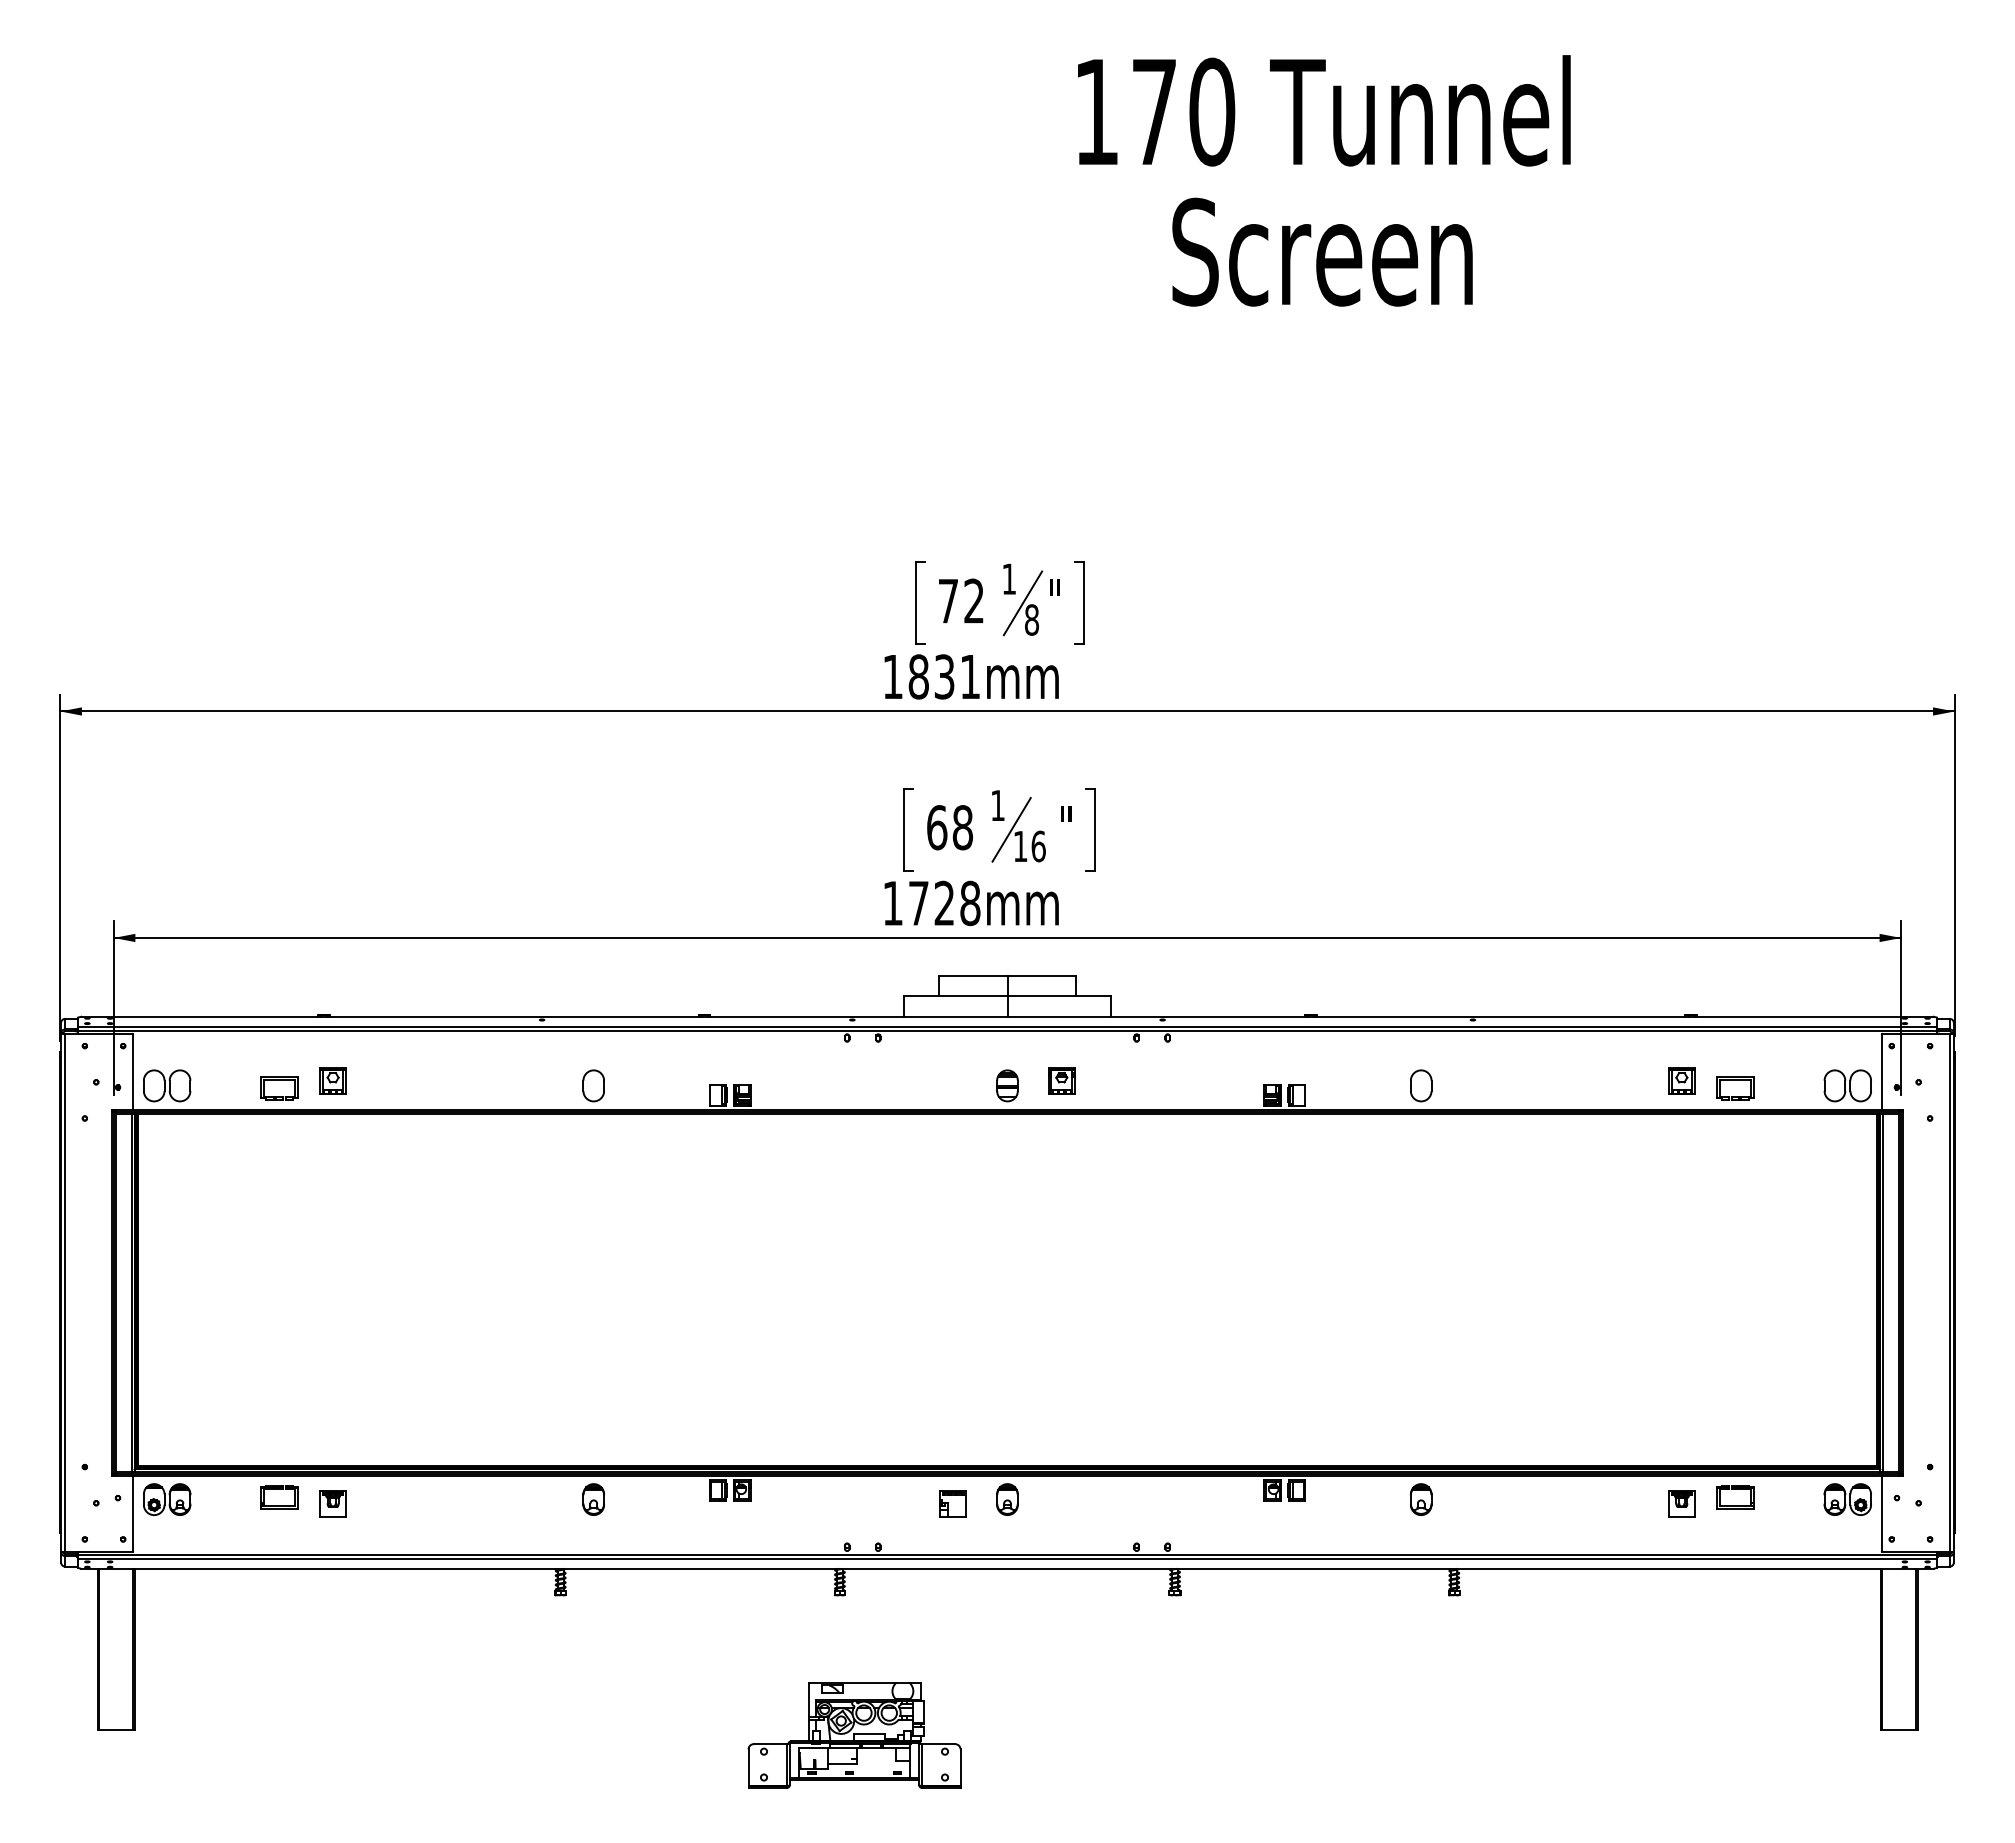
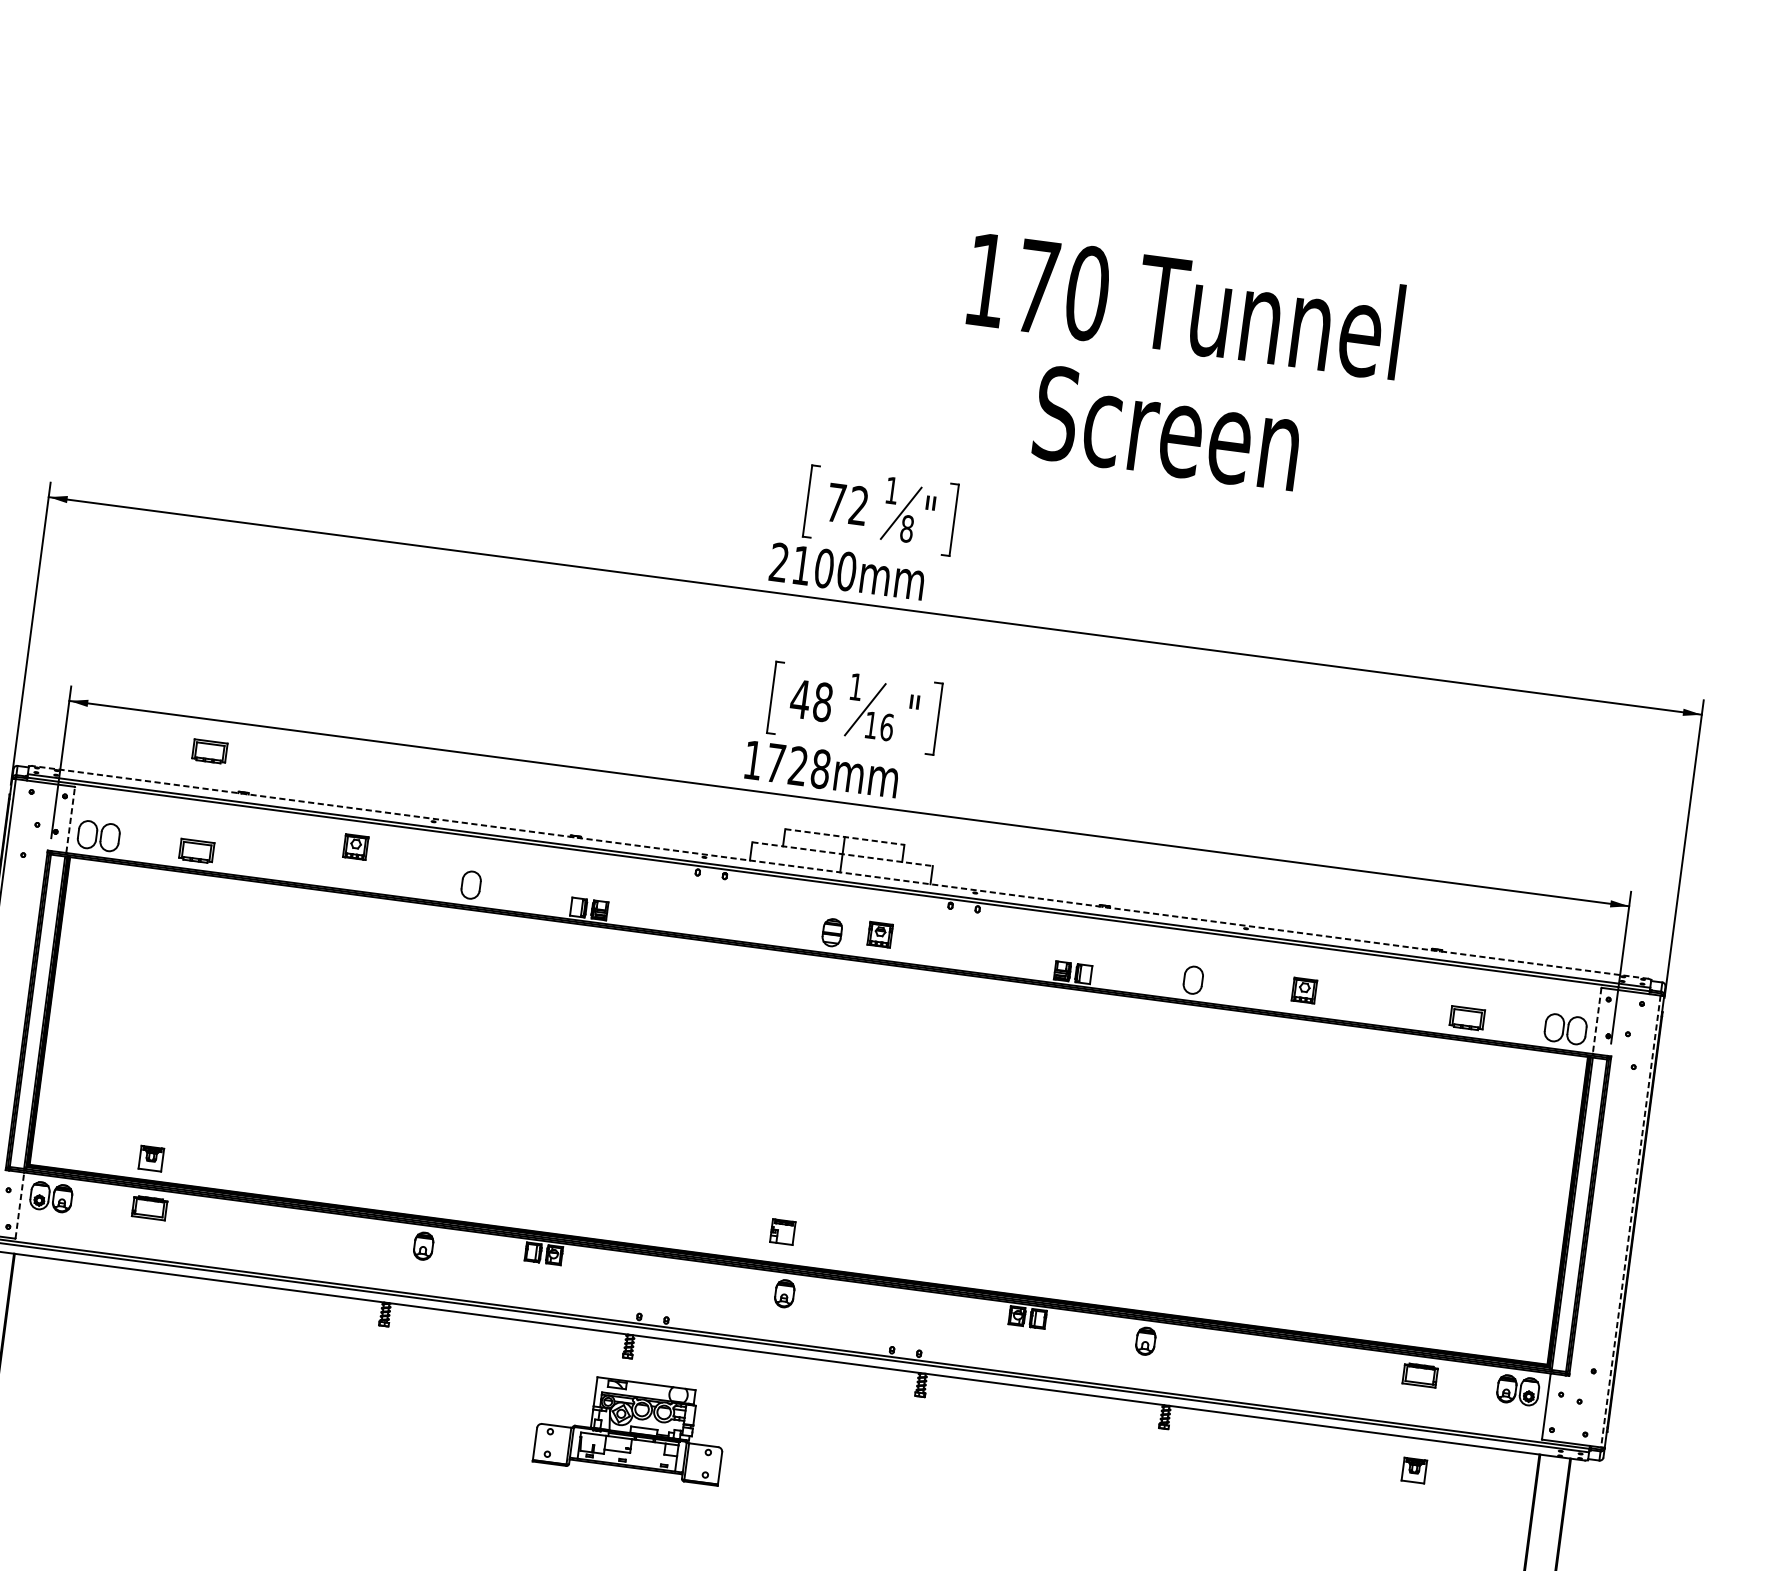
text: (1324, 180) -> (1177, 366), moved
text: (931, 676) -> (812, 566), 1831mm -> 2100mm
text: (936, 827) -> (799, 699), 68 -> 48
part: (279, 966) -> (210, 744), added
line: (1007, 976) -> (844, 837), solid -> dashed
line: (1007, 995) -> (842, 853), solid -> dashed
line: (1007, 1016) -> (840, 872), solid -> dashed
line: (133, 1071) -> (71, 819), solid -> dashed
line: (1881, 1071) -> (1596, 1020), solid -> dashed
part: (332, 1080) -> (355, 846), moved
part: (1681, 1080) -> (1304, 990), moved
line: (1949, 1292) -> (1630, 1221), solid -> dashed
part: (332, 1503) -> (150, 1157), moved
part: (952, 1503) -> (782, 1231), moved
part: (1681, 1503) -> (1414, 1469), moved
line: (133, 1513) -> (20, 1205), solid -> dashed
part: (854, 1735) -> (631, 1427), moved

